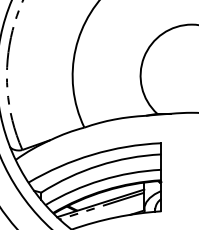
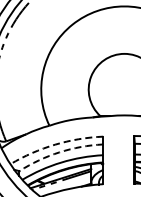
arc: (93, 154) -> (55, 144), solid -> dashed
arc: (98, 165) -> (59, 152), solid -> dashed

